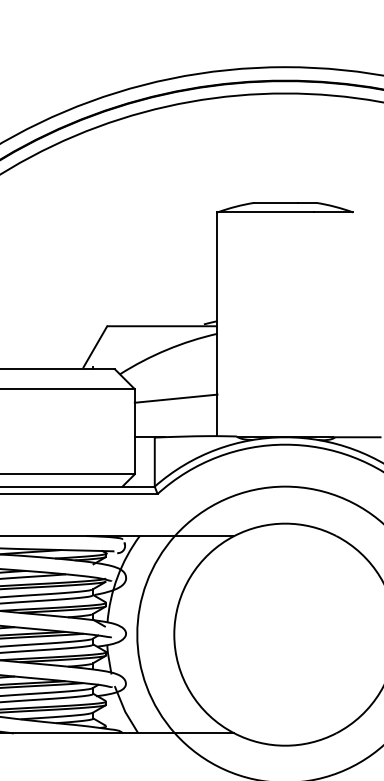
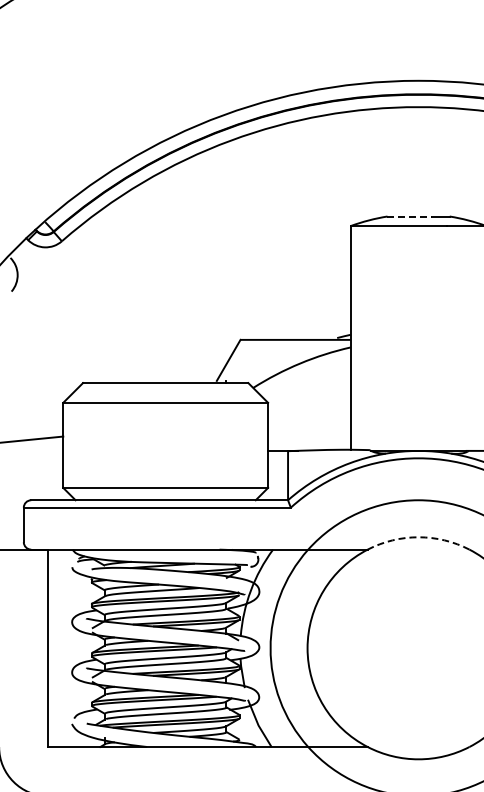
line: (277, 202) -> (410, 216), solid -> dashed
line: (176, 398) -> (309, 412), removed
arc: (285, 523) -> (418, 537), solid -> dashed

